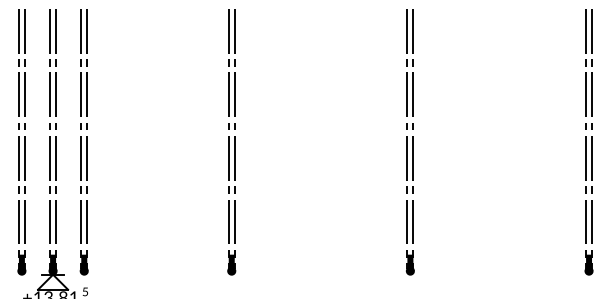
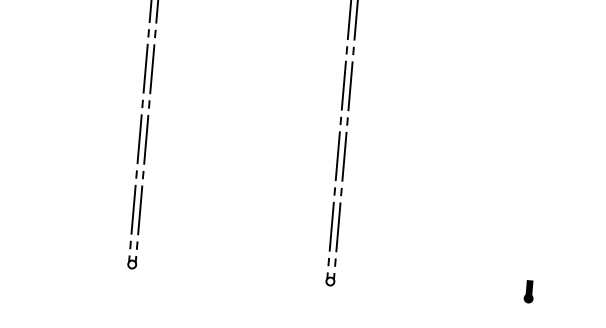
line: (586, 138) -> (538, 151), removed
line: (592, 138) -> (545, 151), removed
fill: (231, 264) -> (132, 257), removed
fill: (410, 264) -> (331, 274), removed

